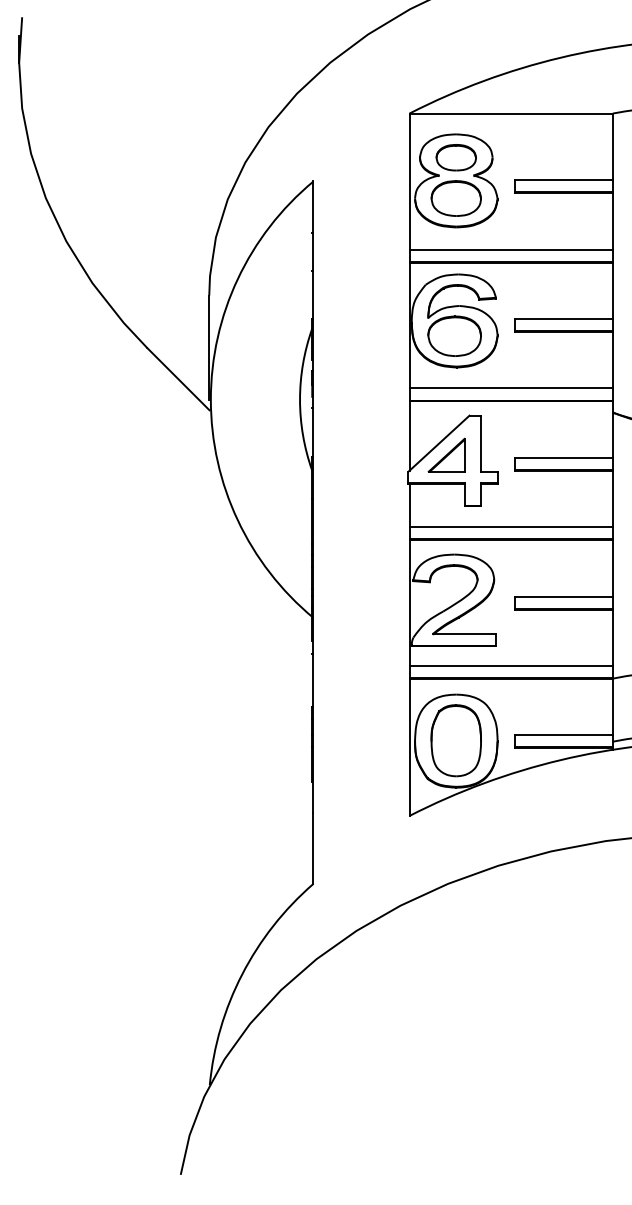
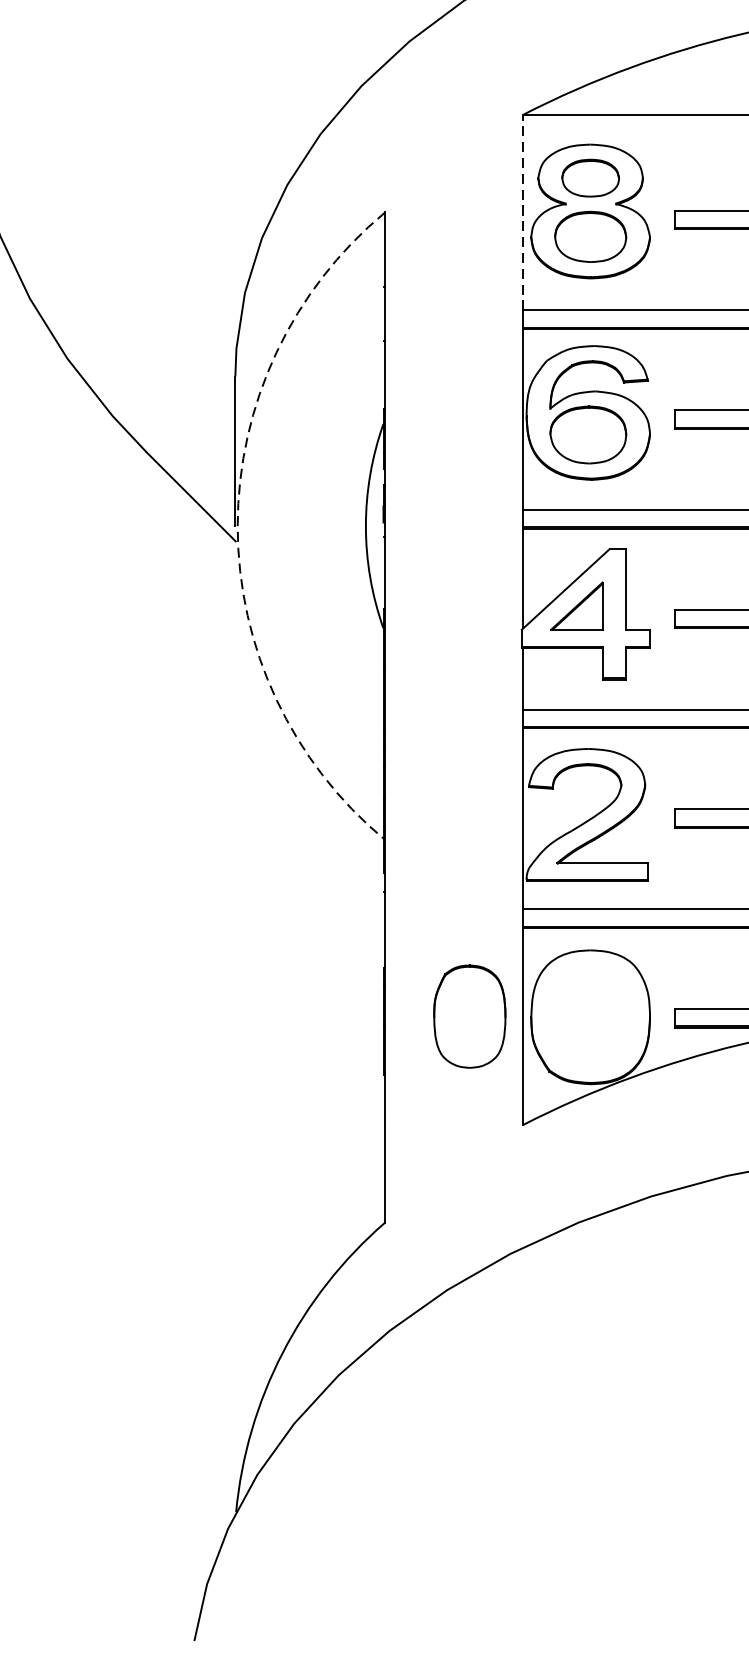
line: (409, 181) -> (523, 212), solid -> dashed
arc: (210, 399) -> (237, 525), solid -> dashed
part: (455, 740) -> (468, 1016), moved

